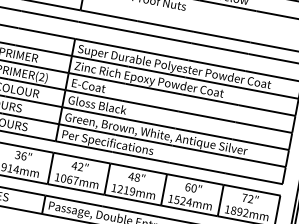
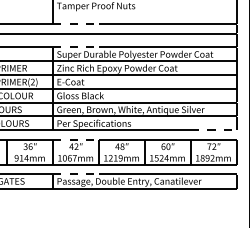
line: (109, 16) -> (76, 24), solid -> dashed
line: (103, 44) -> (76, 47), solid -> dashed
line: (82, 158) -> (76, 139), solid -> dashed
line: (254, 179) -> (214, 130), solid -> dashed
line: (74, 201) -> (76, 174), solid -> dashed

